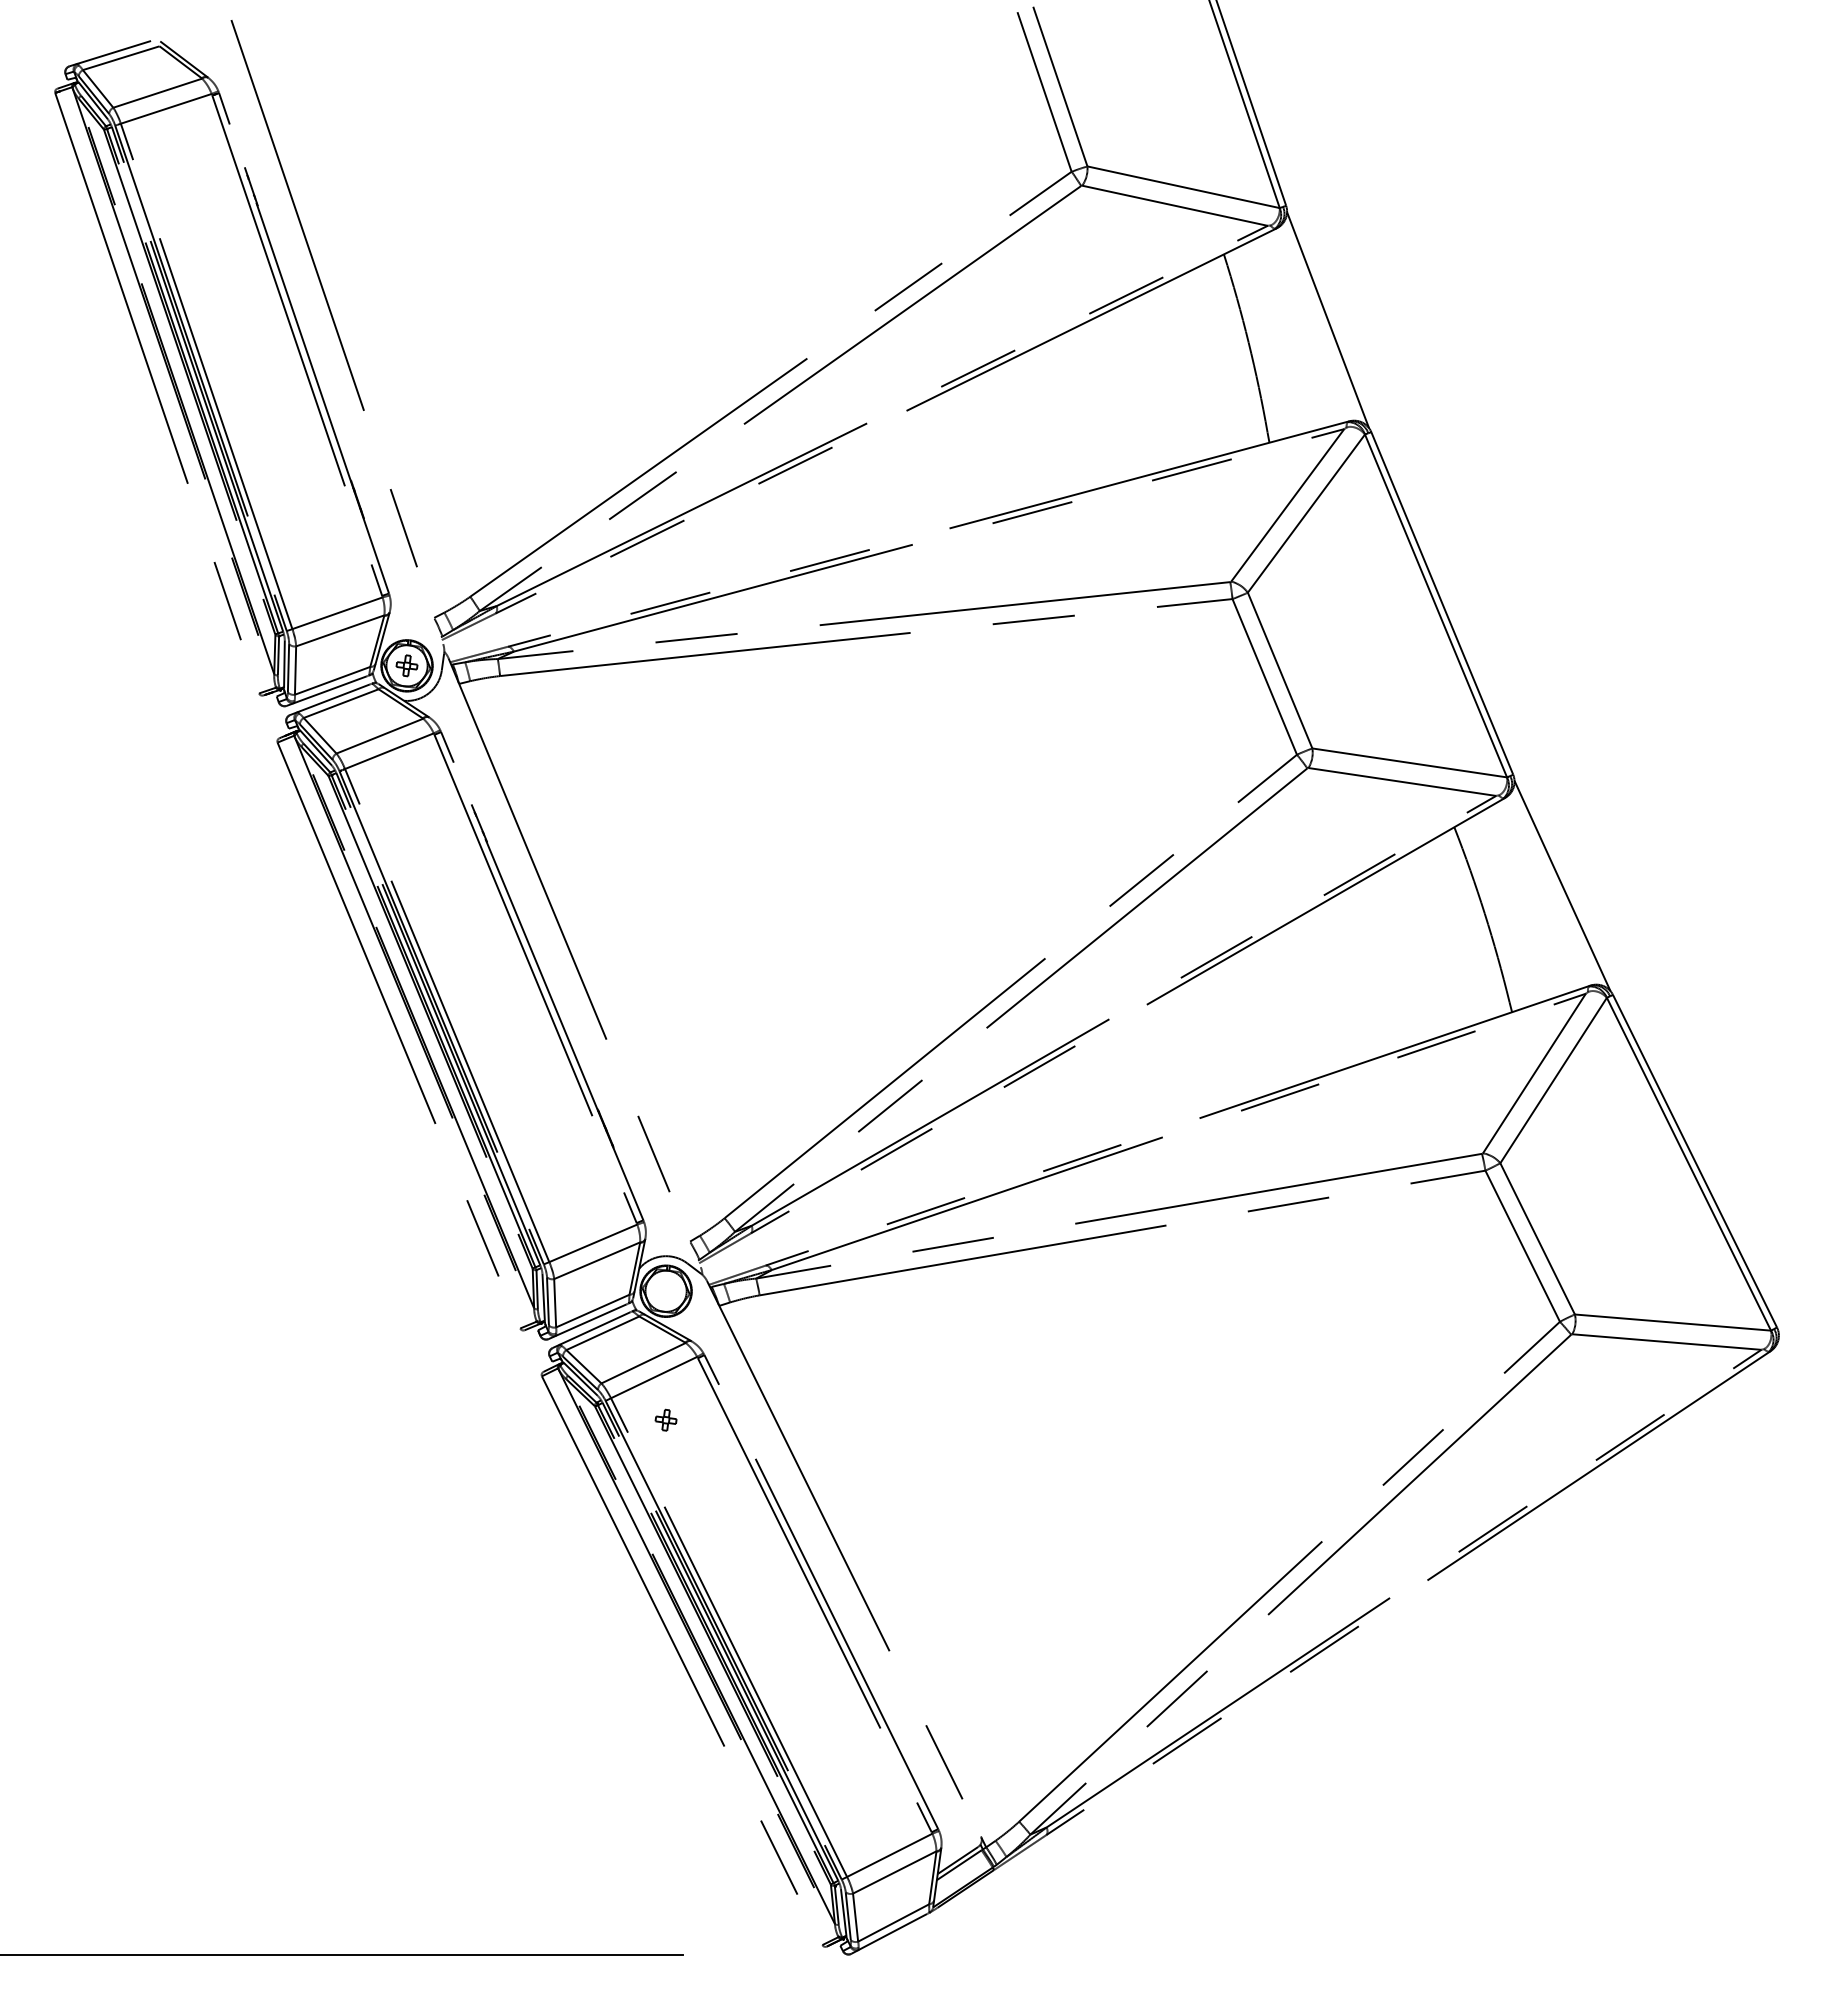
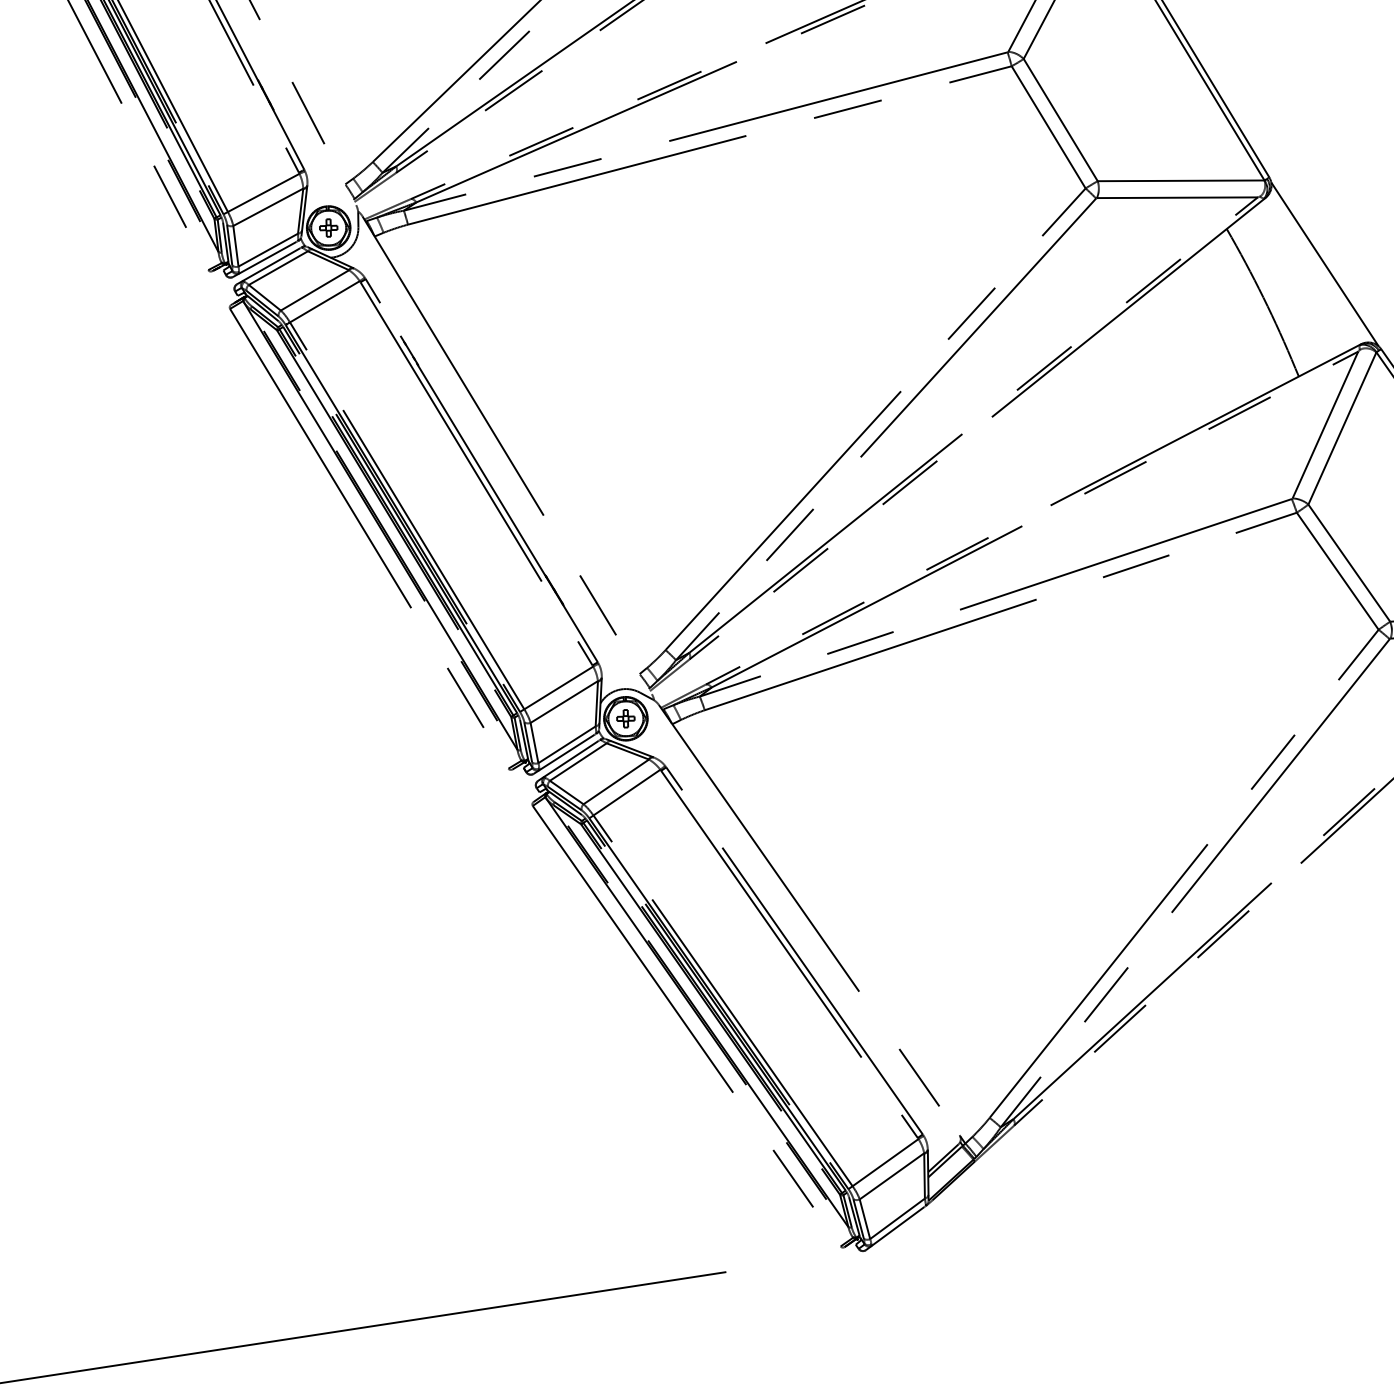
part: (665, 1419) -> (625, 718), moved

